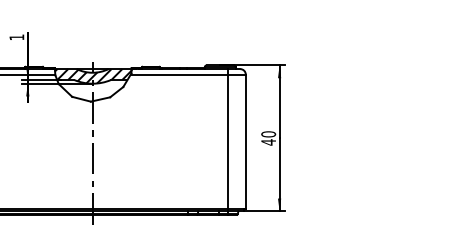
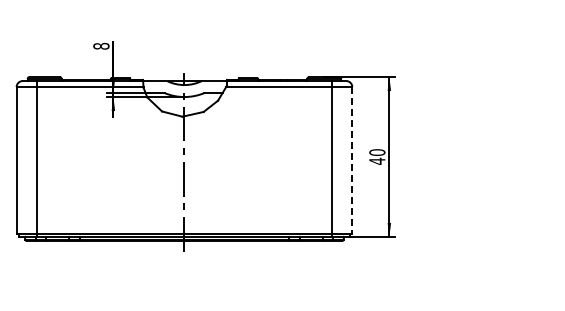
text: (16, 37) -> (101, 46), 1 -> 8
hatch: (92, 75) -> (184, 88), removed
line: (245, 141) -> (352, 160), solid -> dashed

